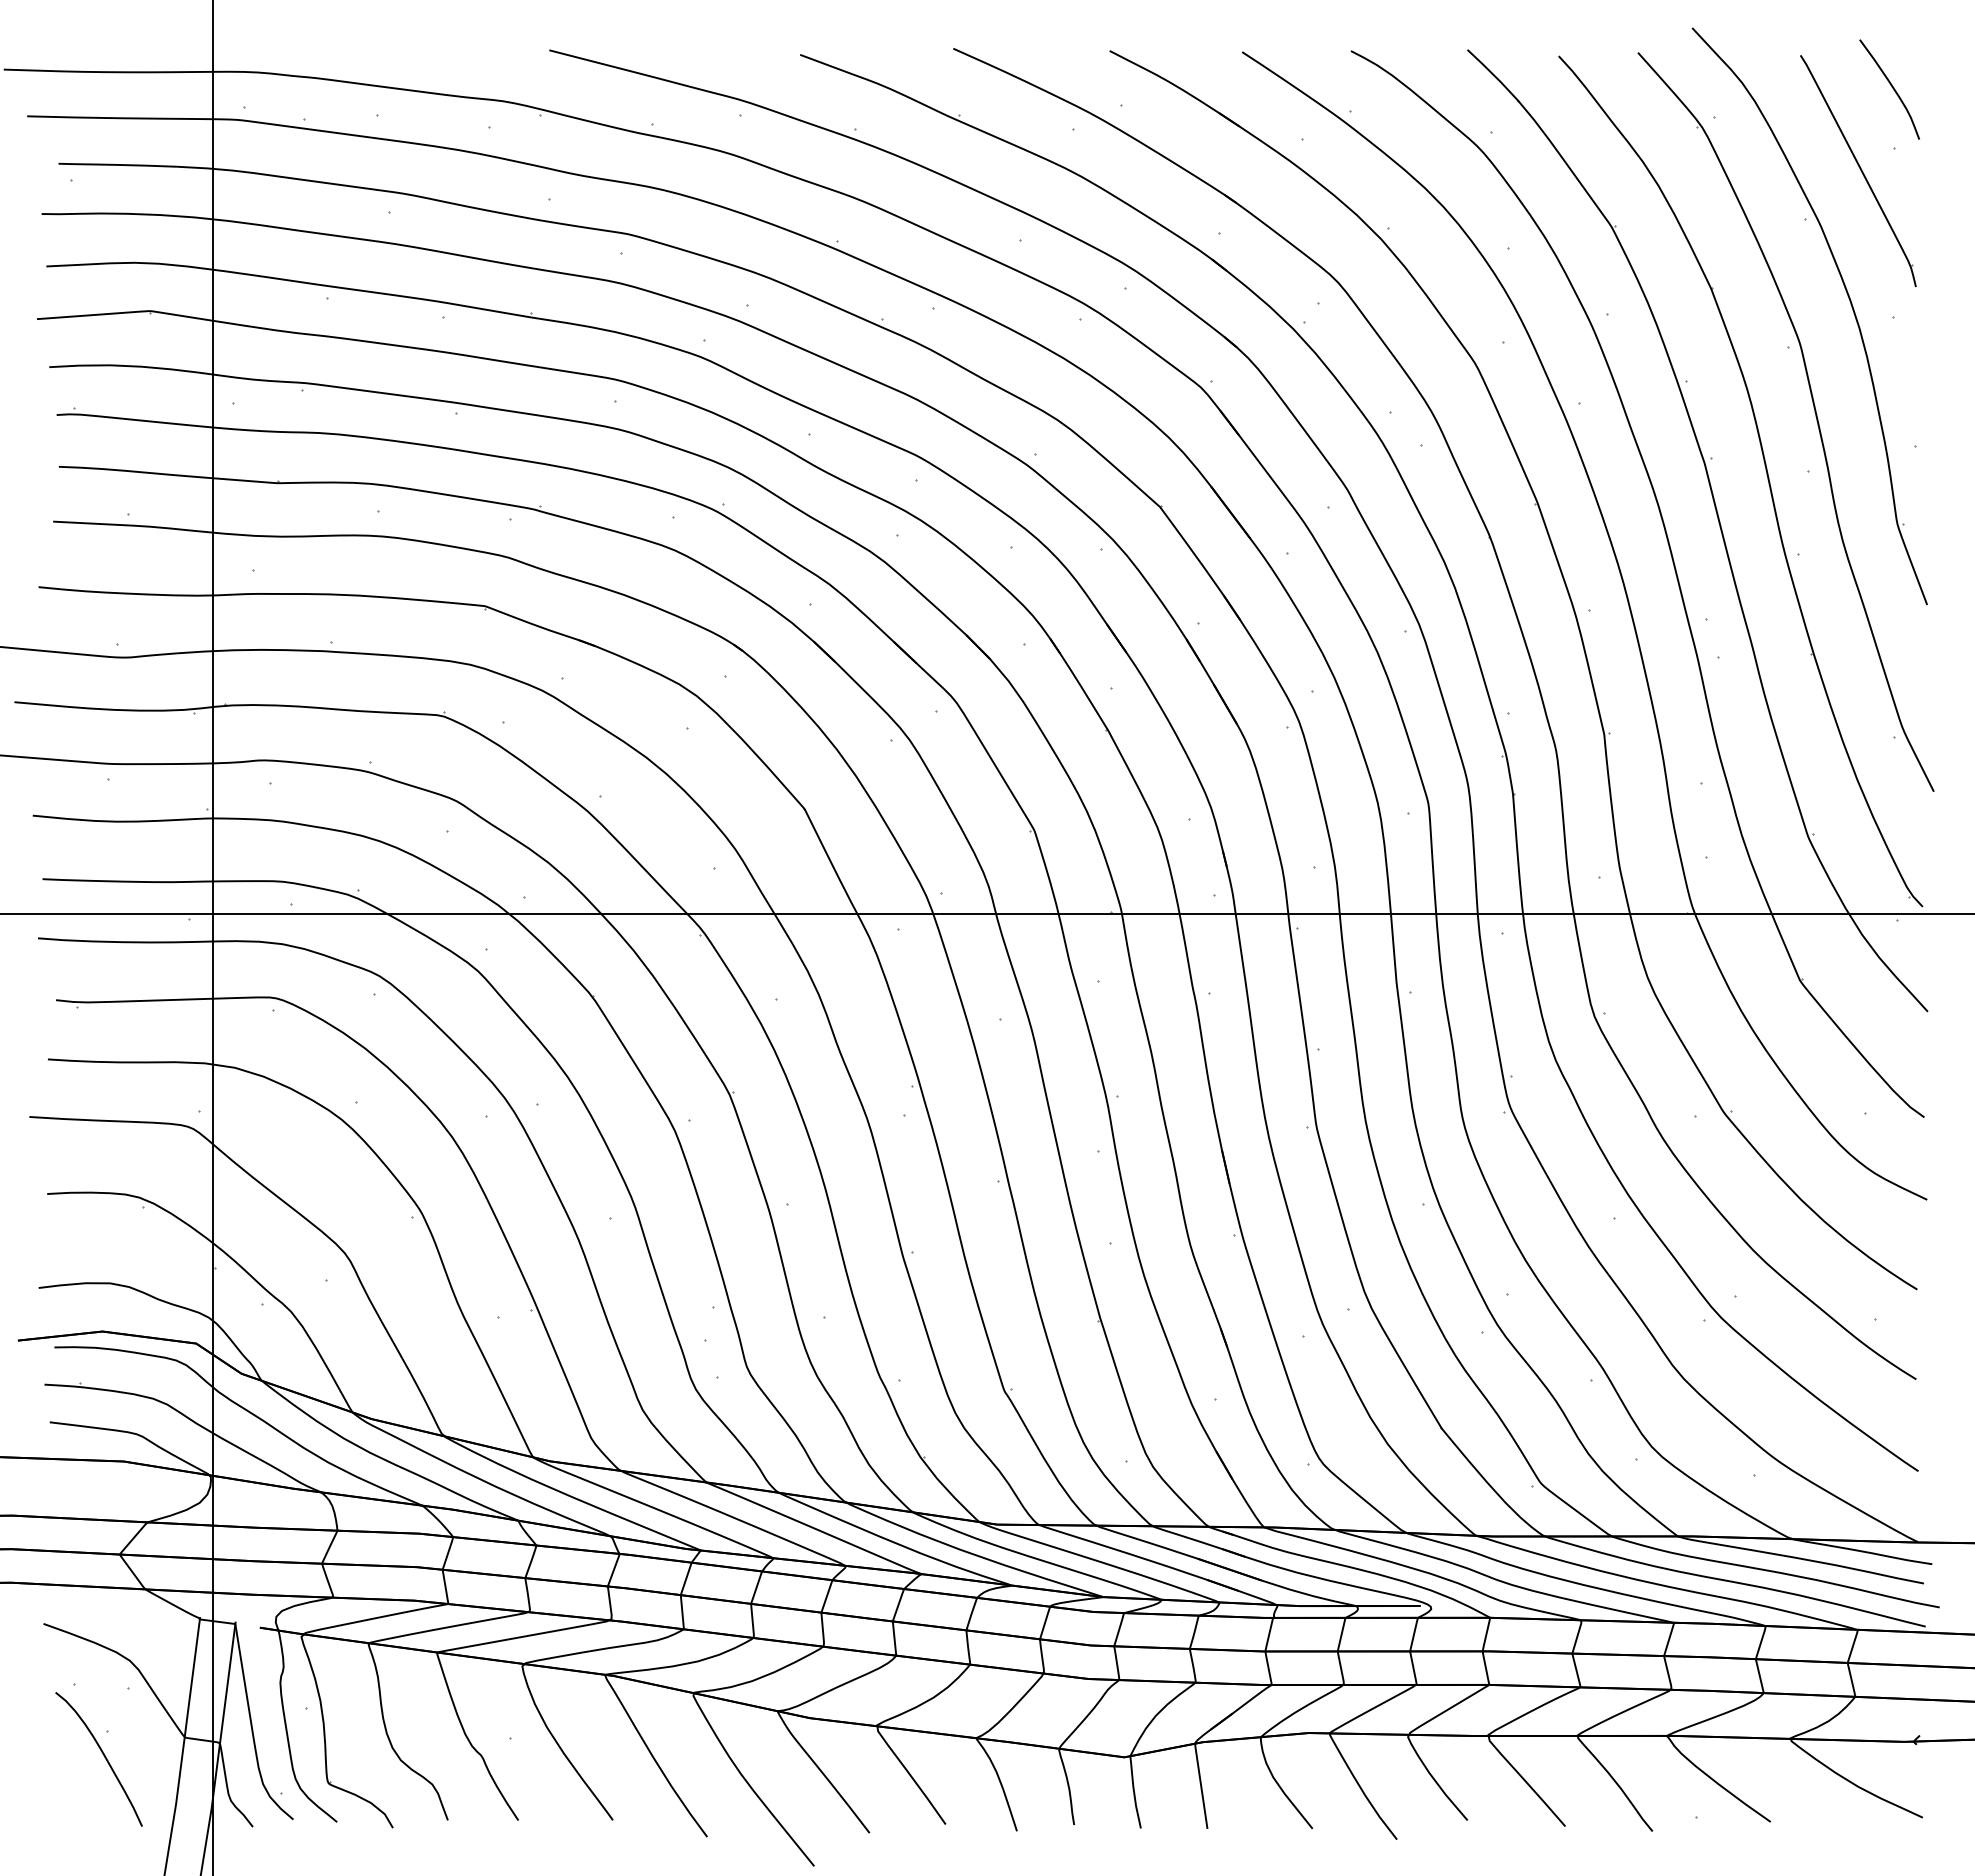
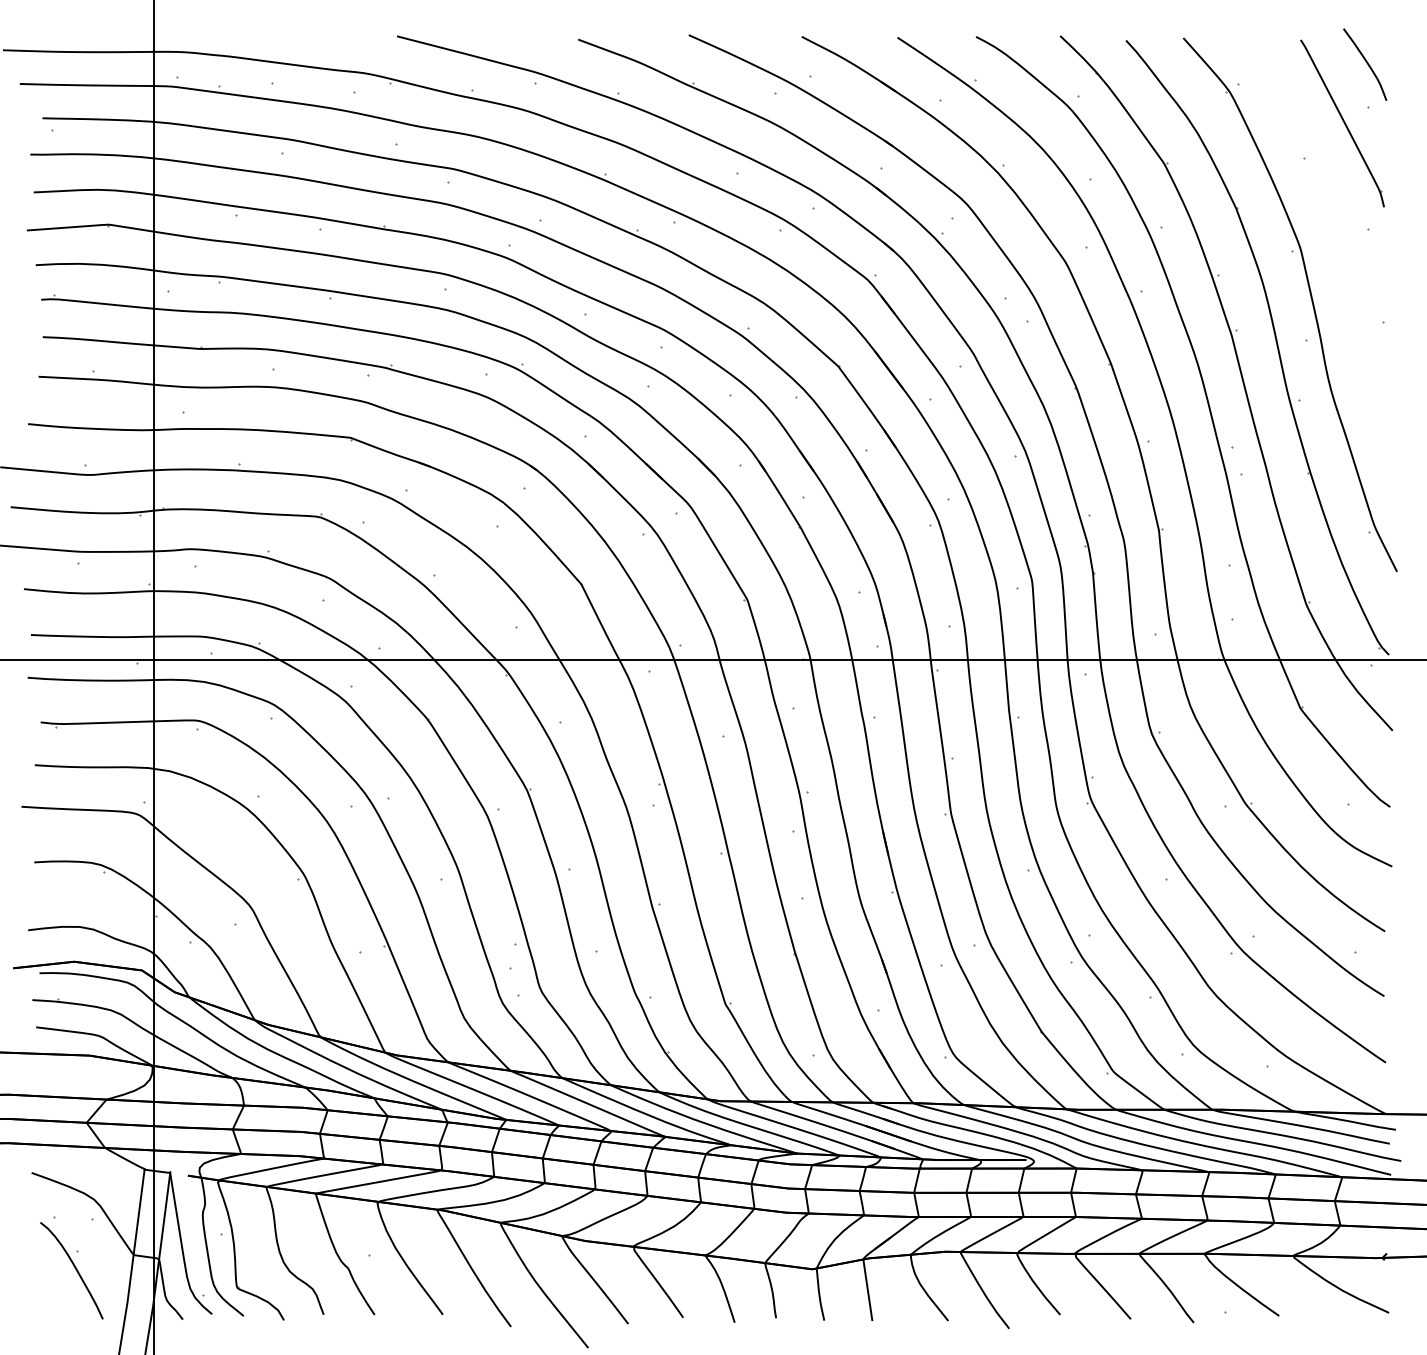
part: (1849, 301) -> (1336, 217), removed

